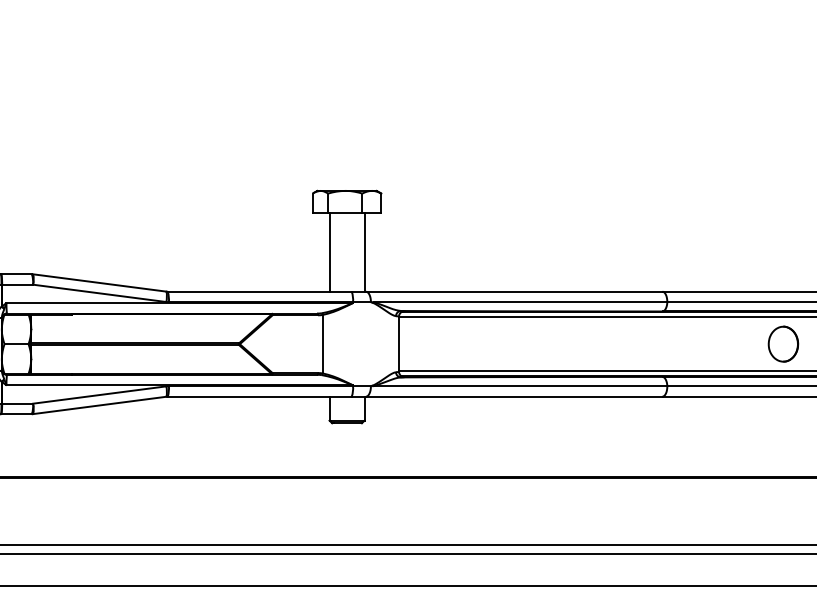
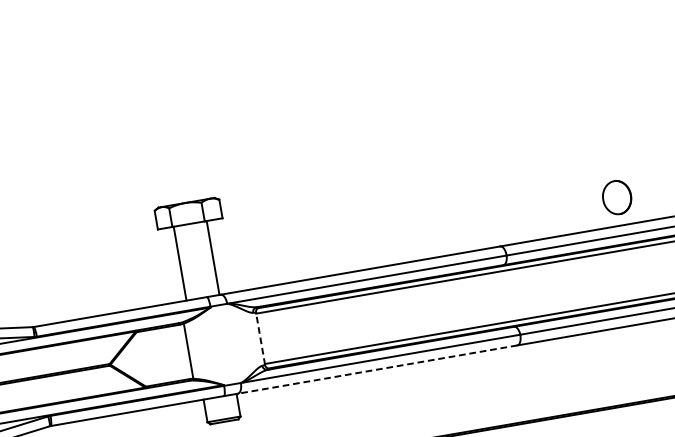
part: (783, 343) -> (617, 196), moved
line: (399, 344) -> (261, 339), solid -> dashed
line: (513, 396) -> (376, 369), solid -> dashed

